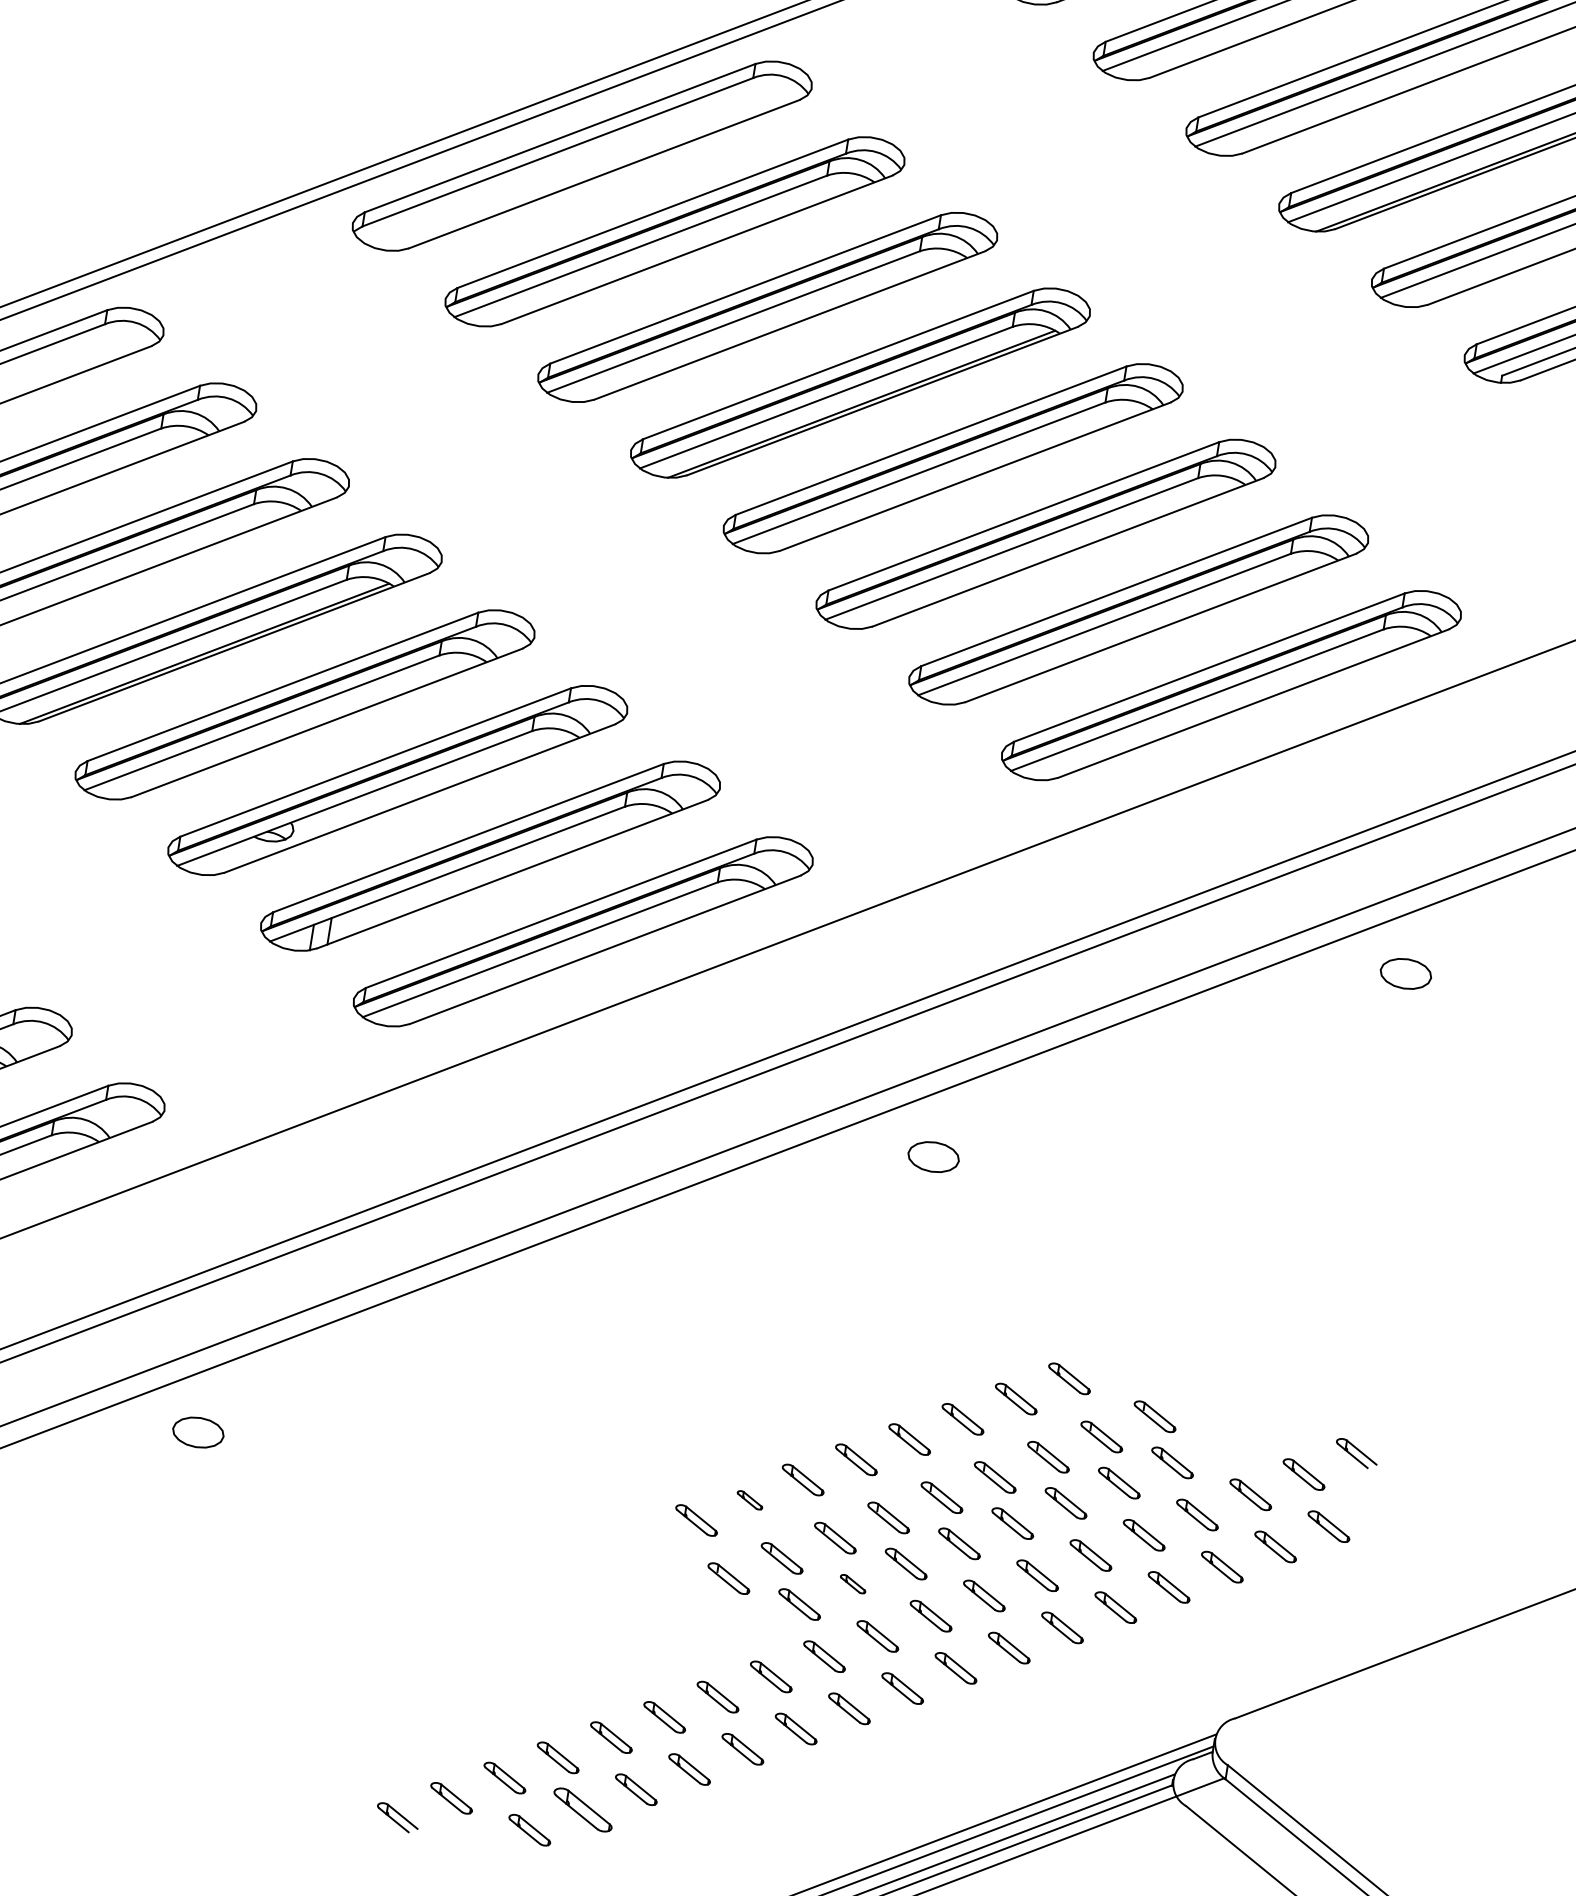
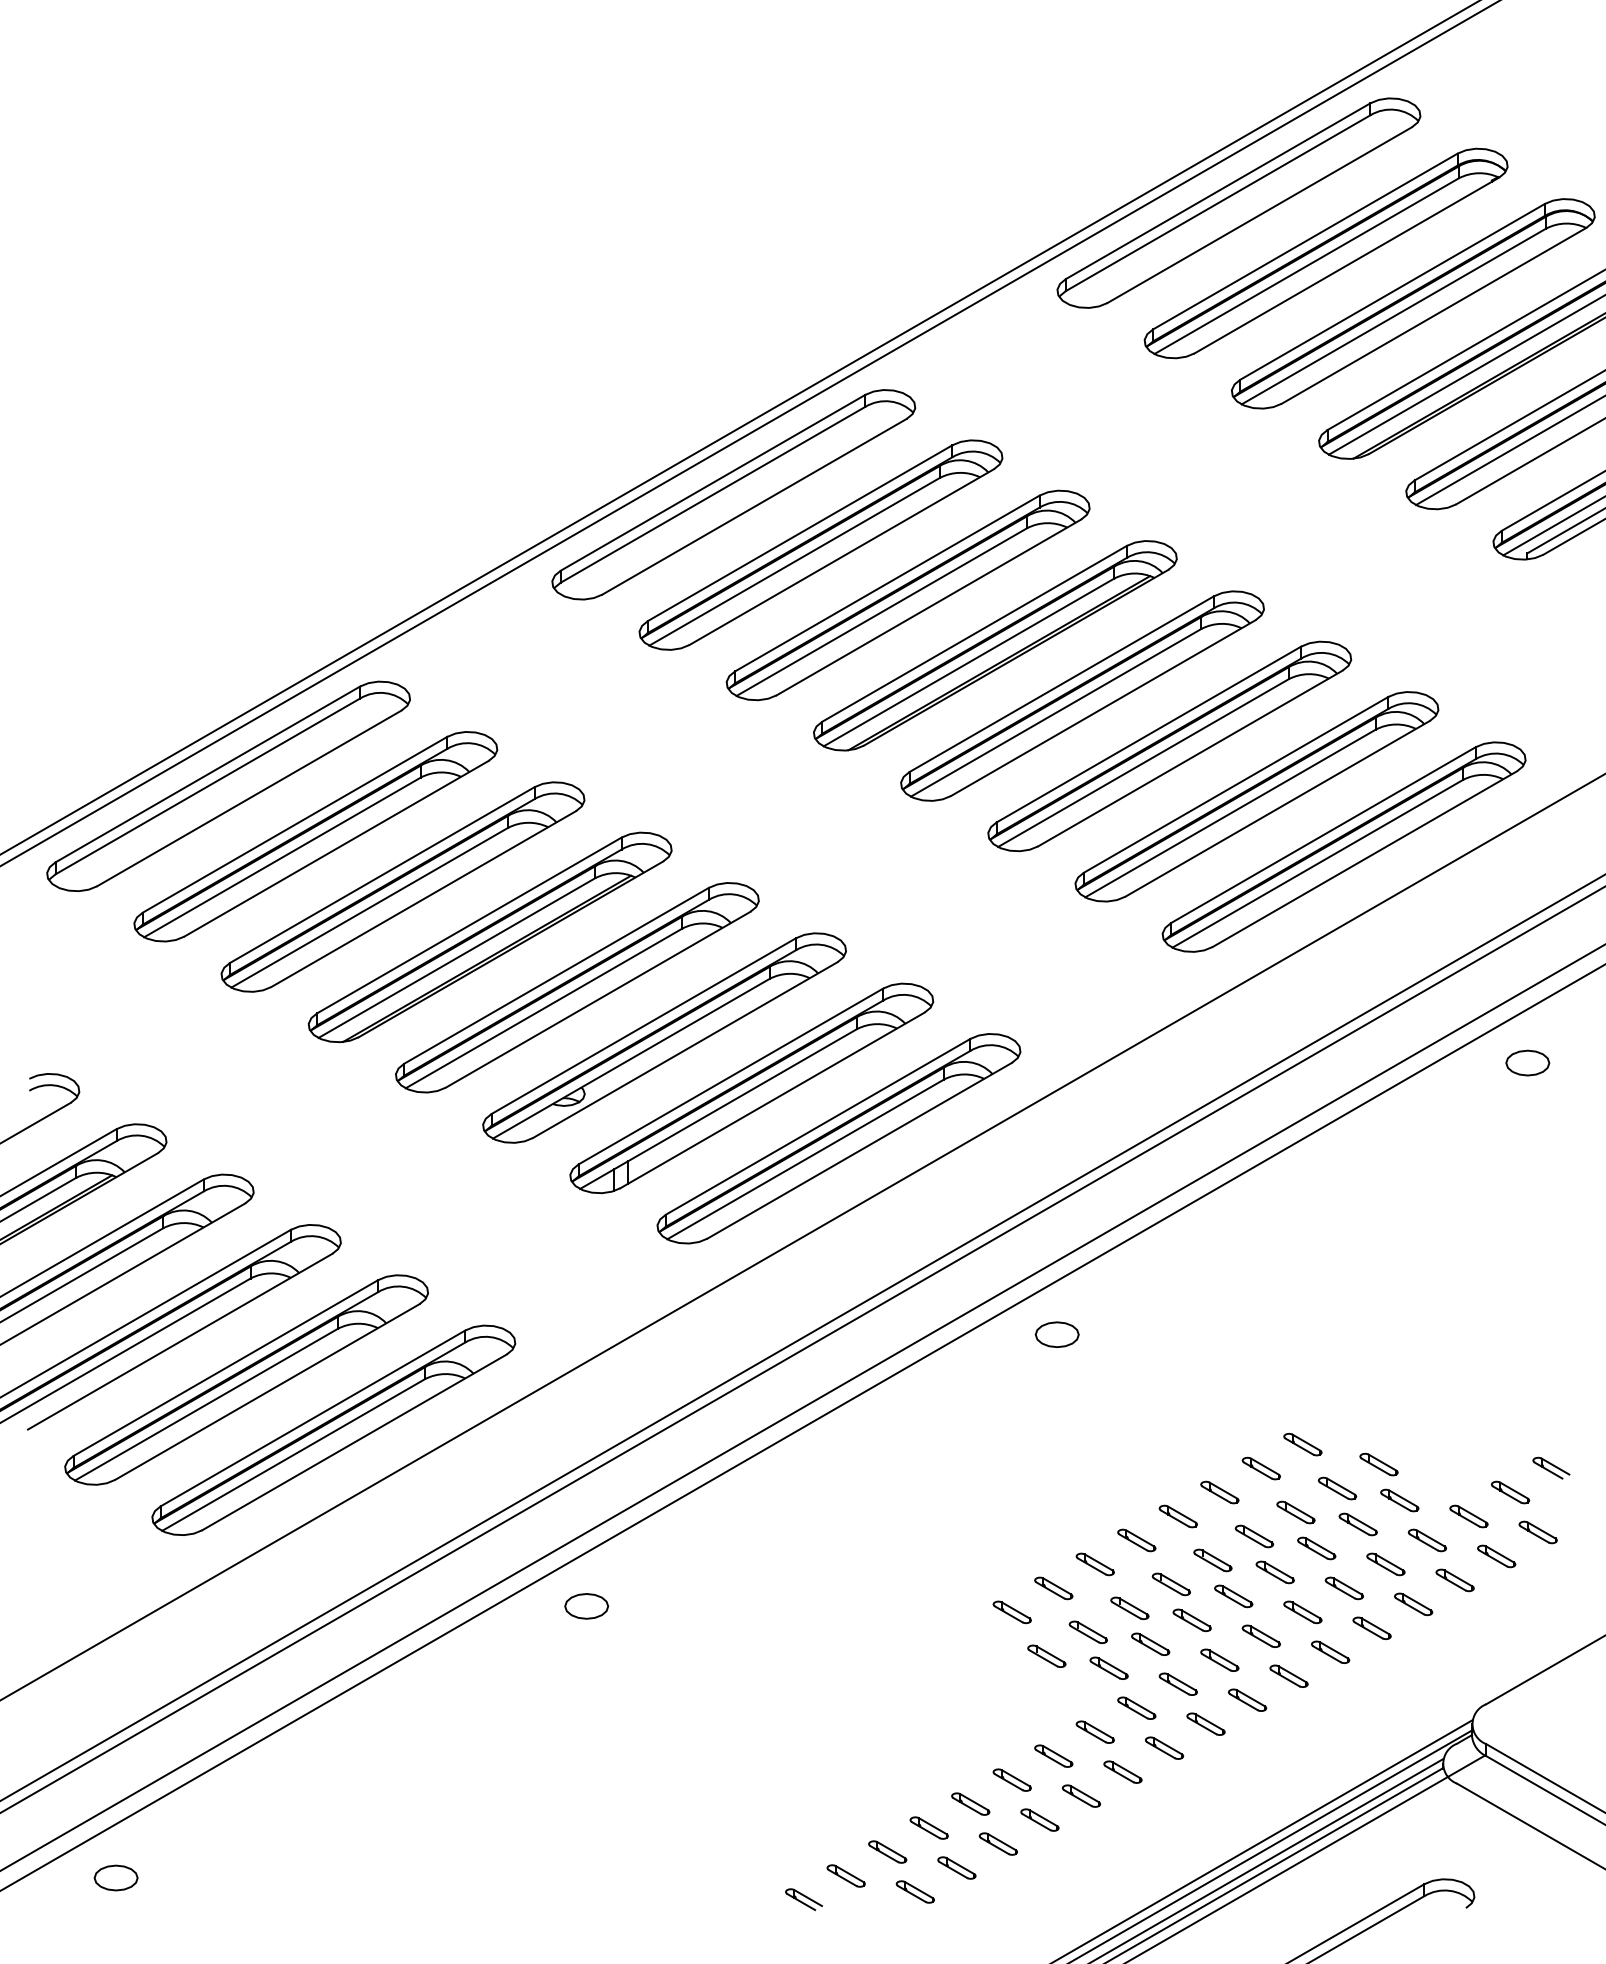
part: (932, 1156) -> (1056, 1334), moved
part: (749, 1500) -> (1053, 1588), size x1.67
part: (852, 1583) -> (1150, 1643), size x1.67
part: (582, 1809) -> (956, 1867), size x0.71

